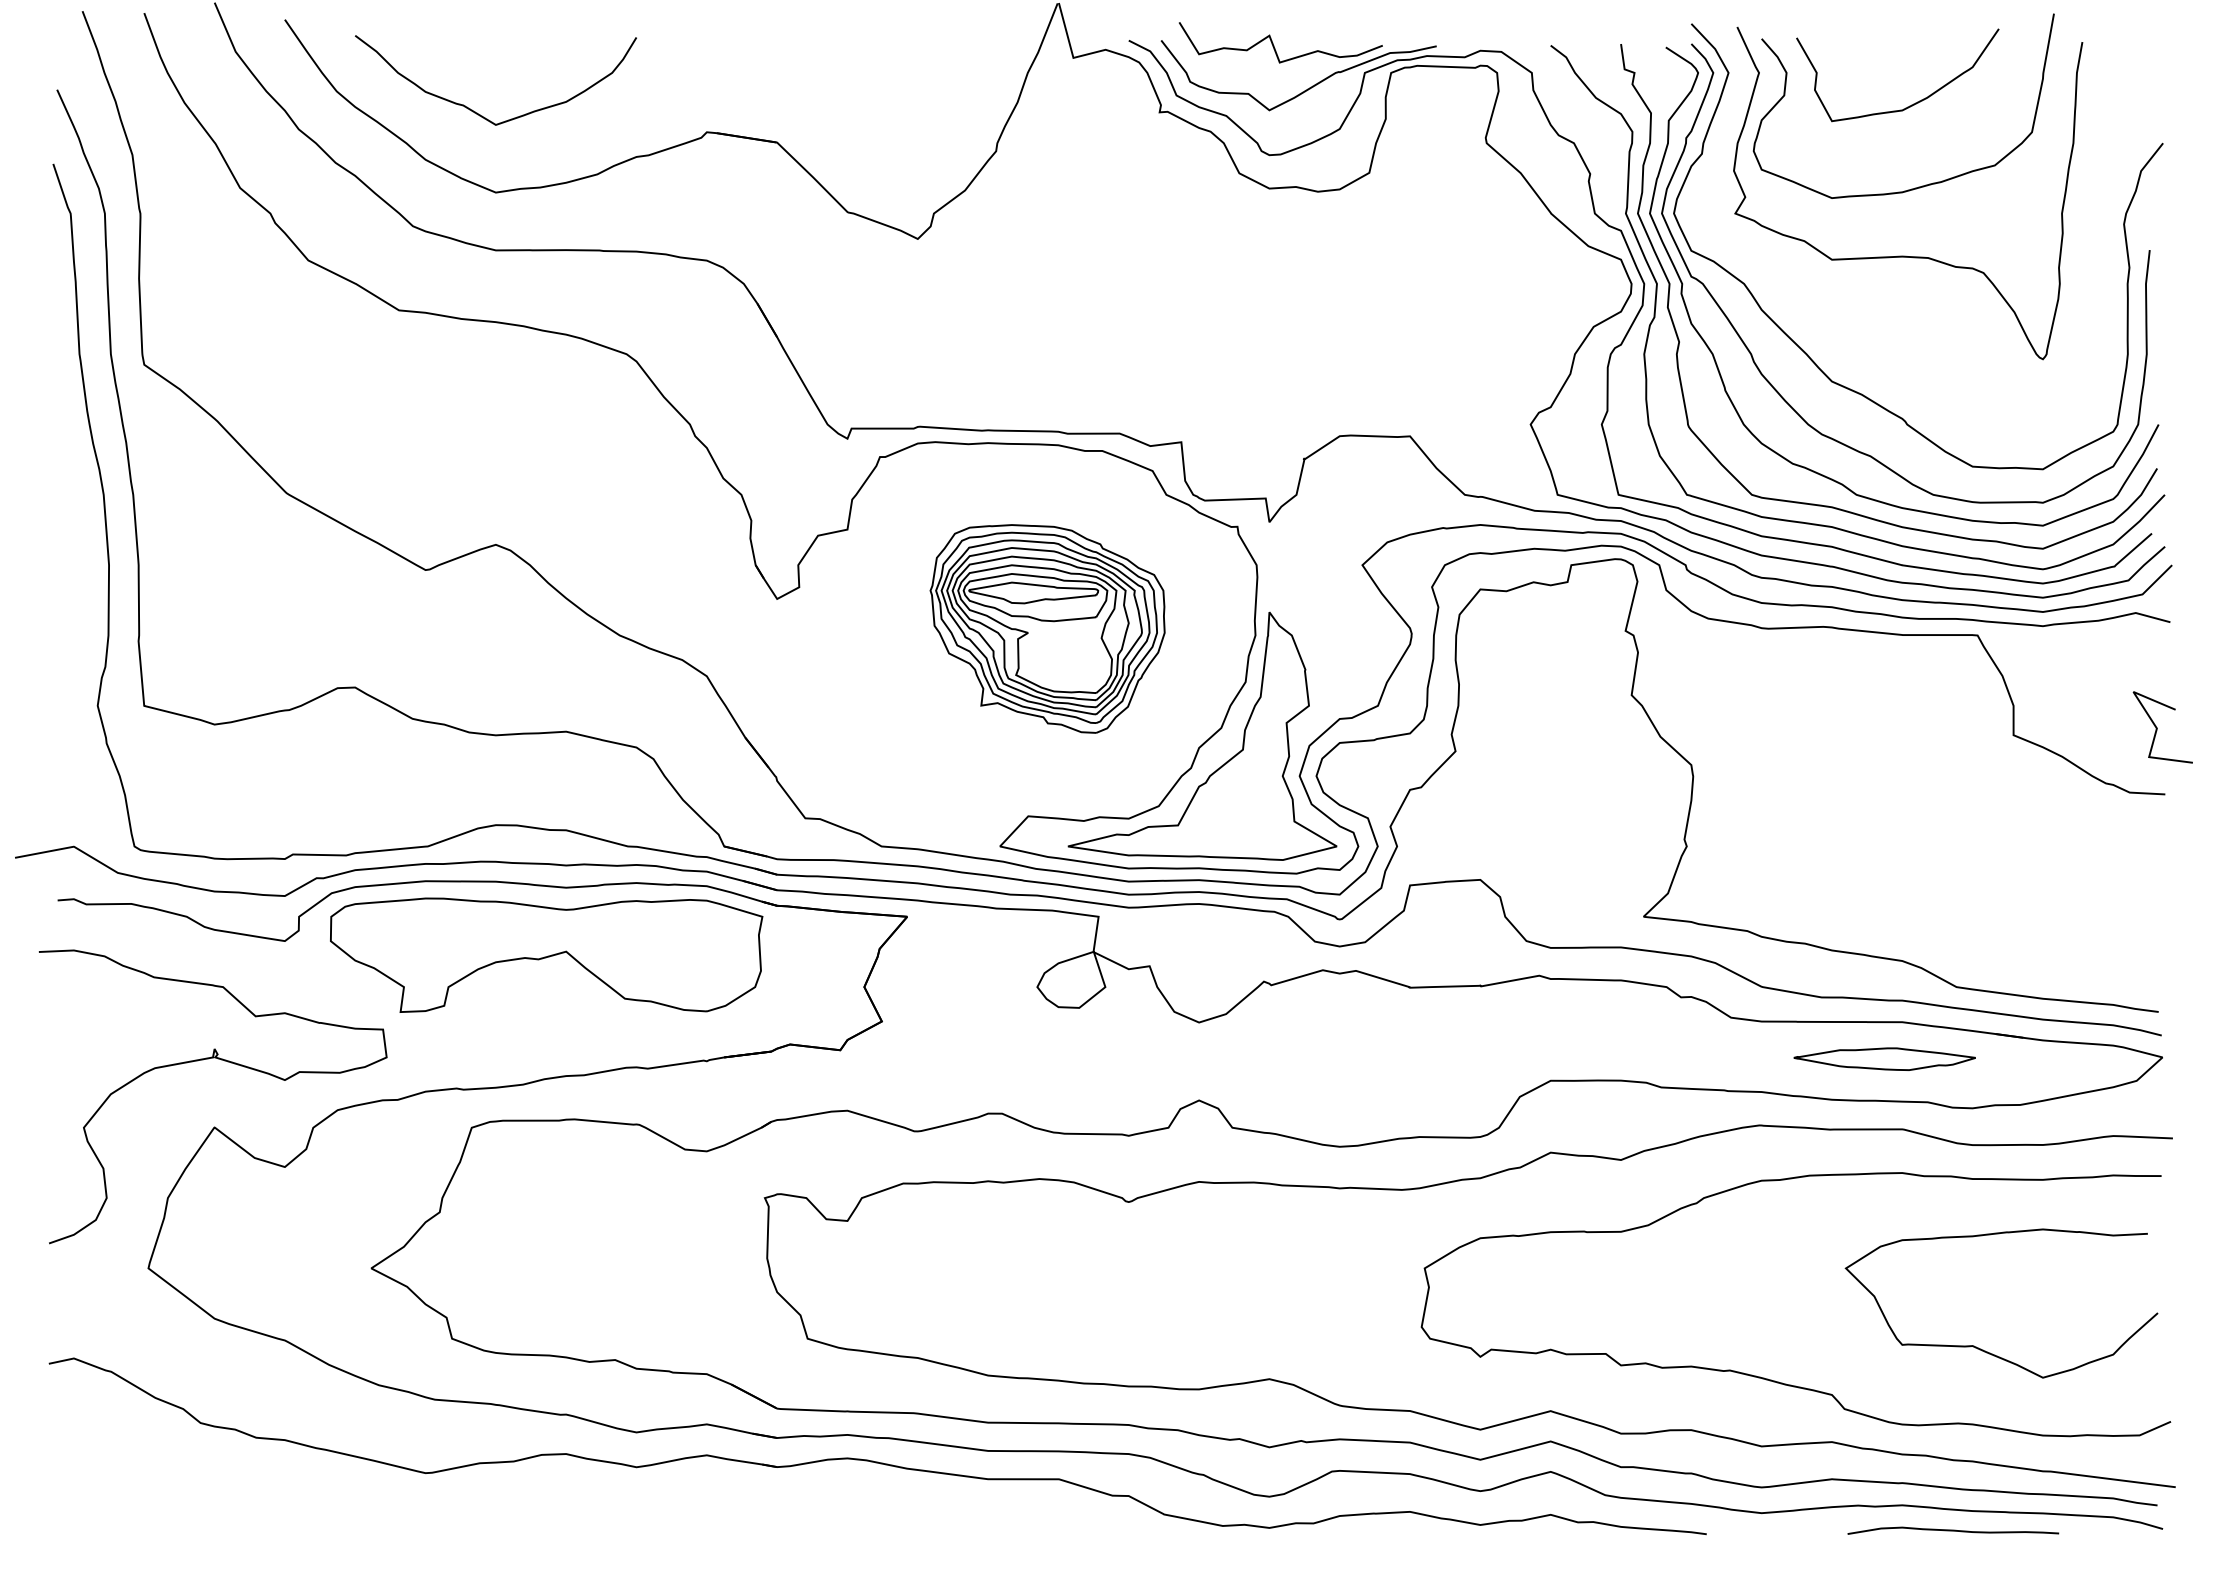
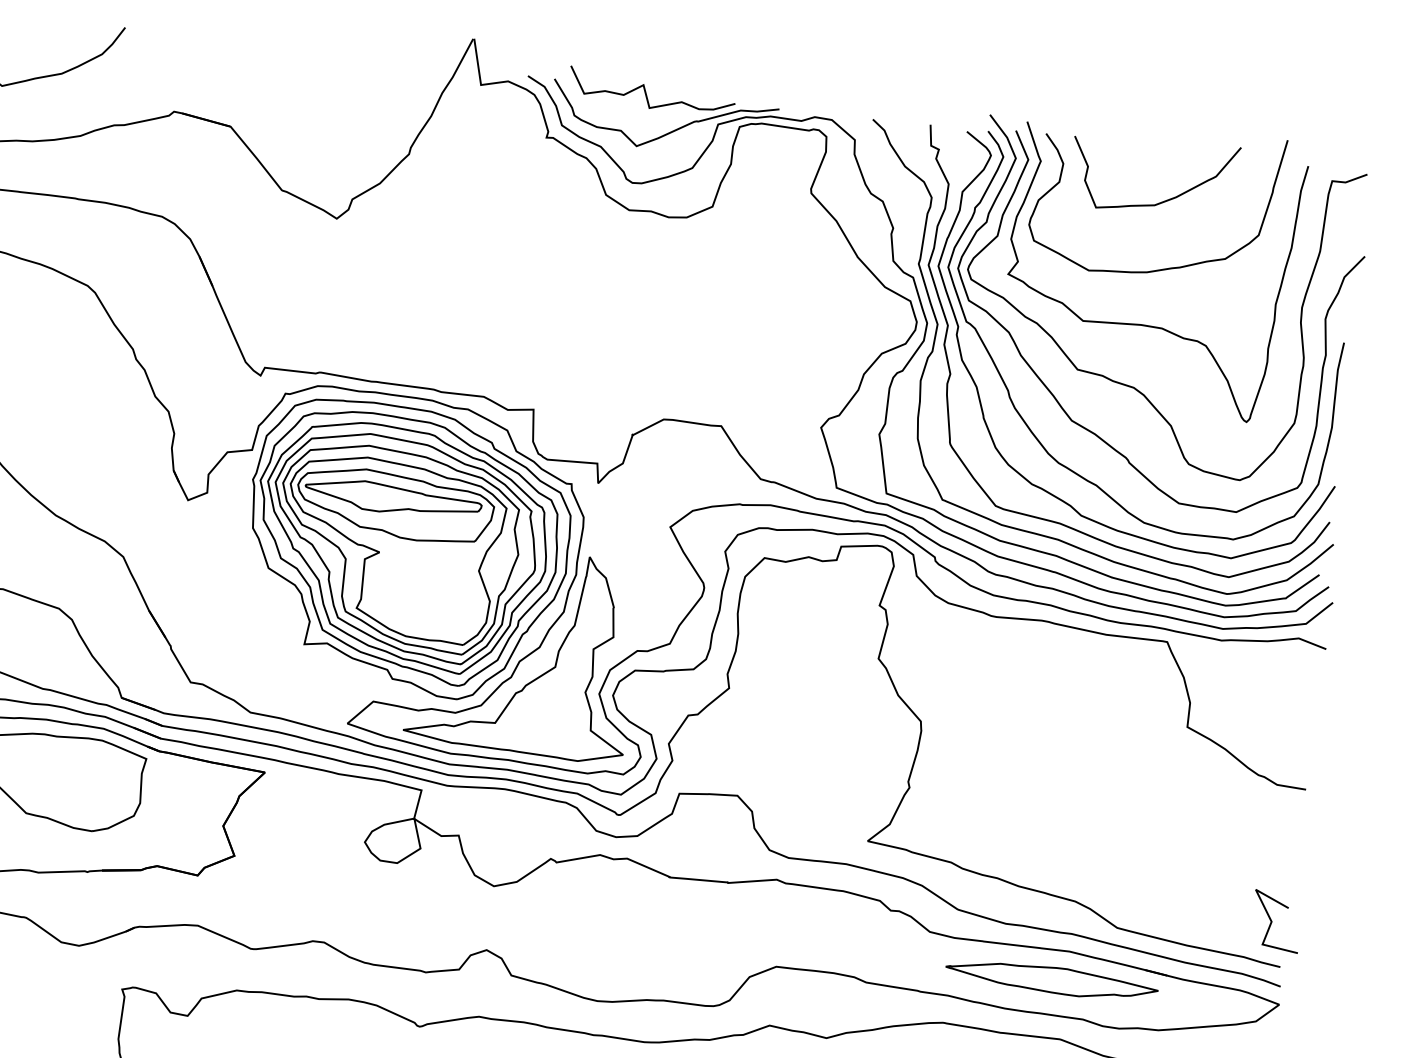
curve: (1899, 331) -> (1131, 385), added
part: (1047, 628) -> (406, 549), size x1.67
line: (2157, 727) -> (1272, 921), moved
part: (1884, 1058) -> (1051, 979), size x1.43

